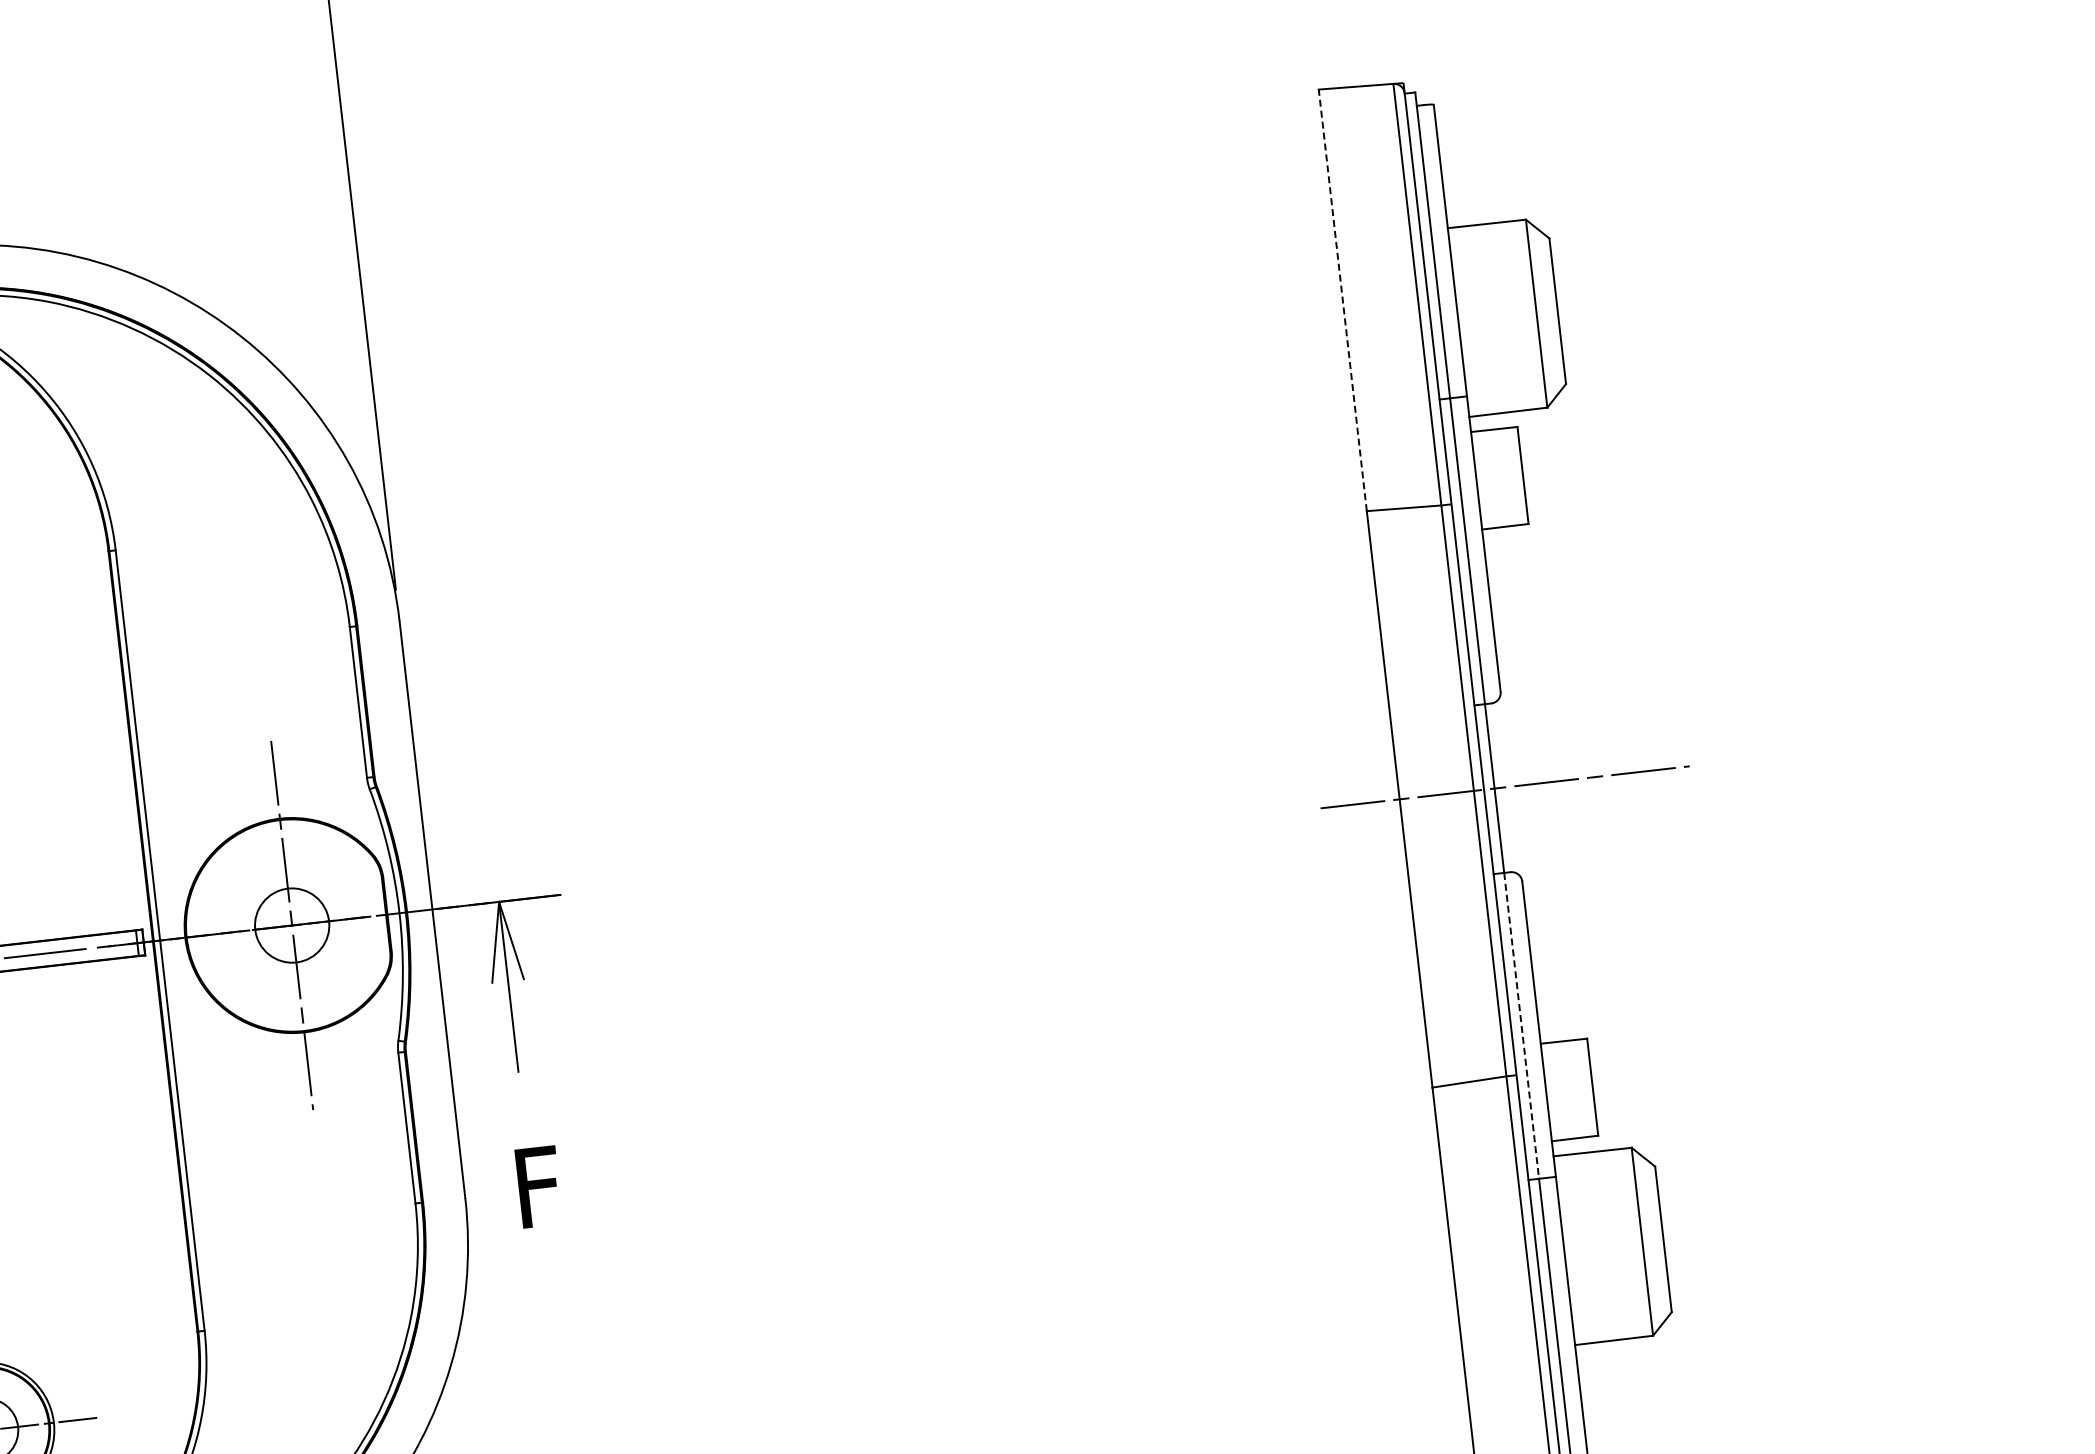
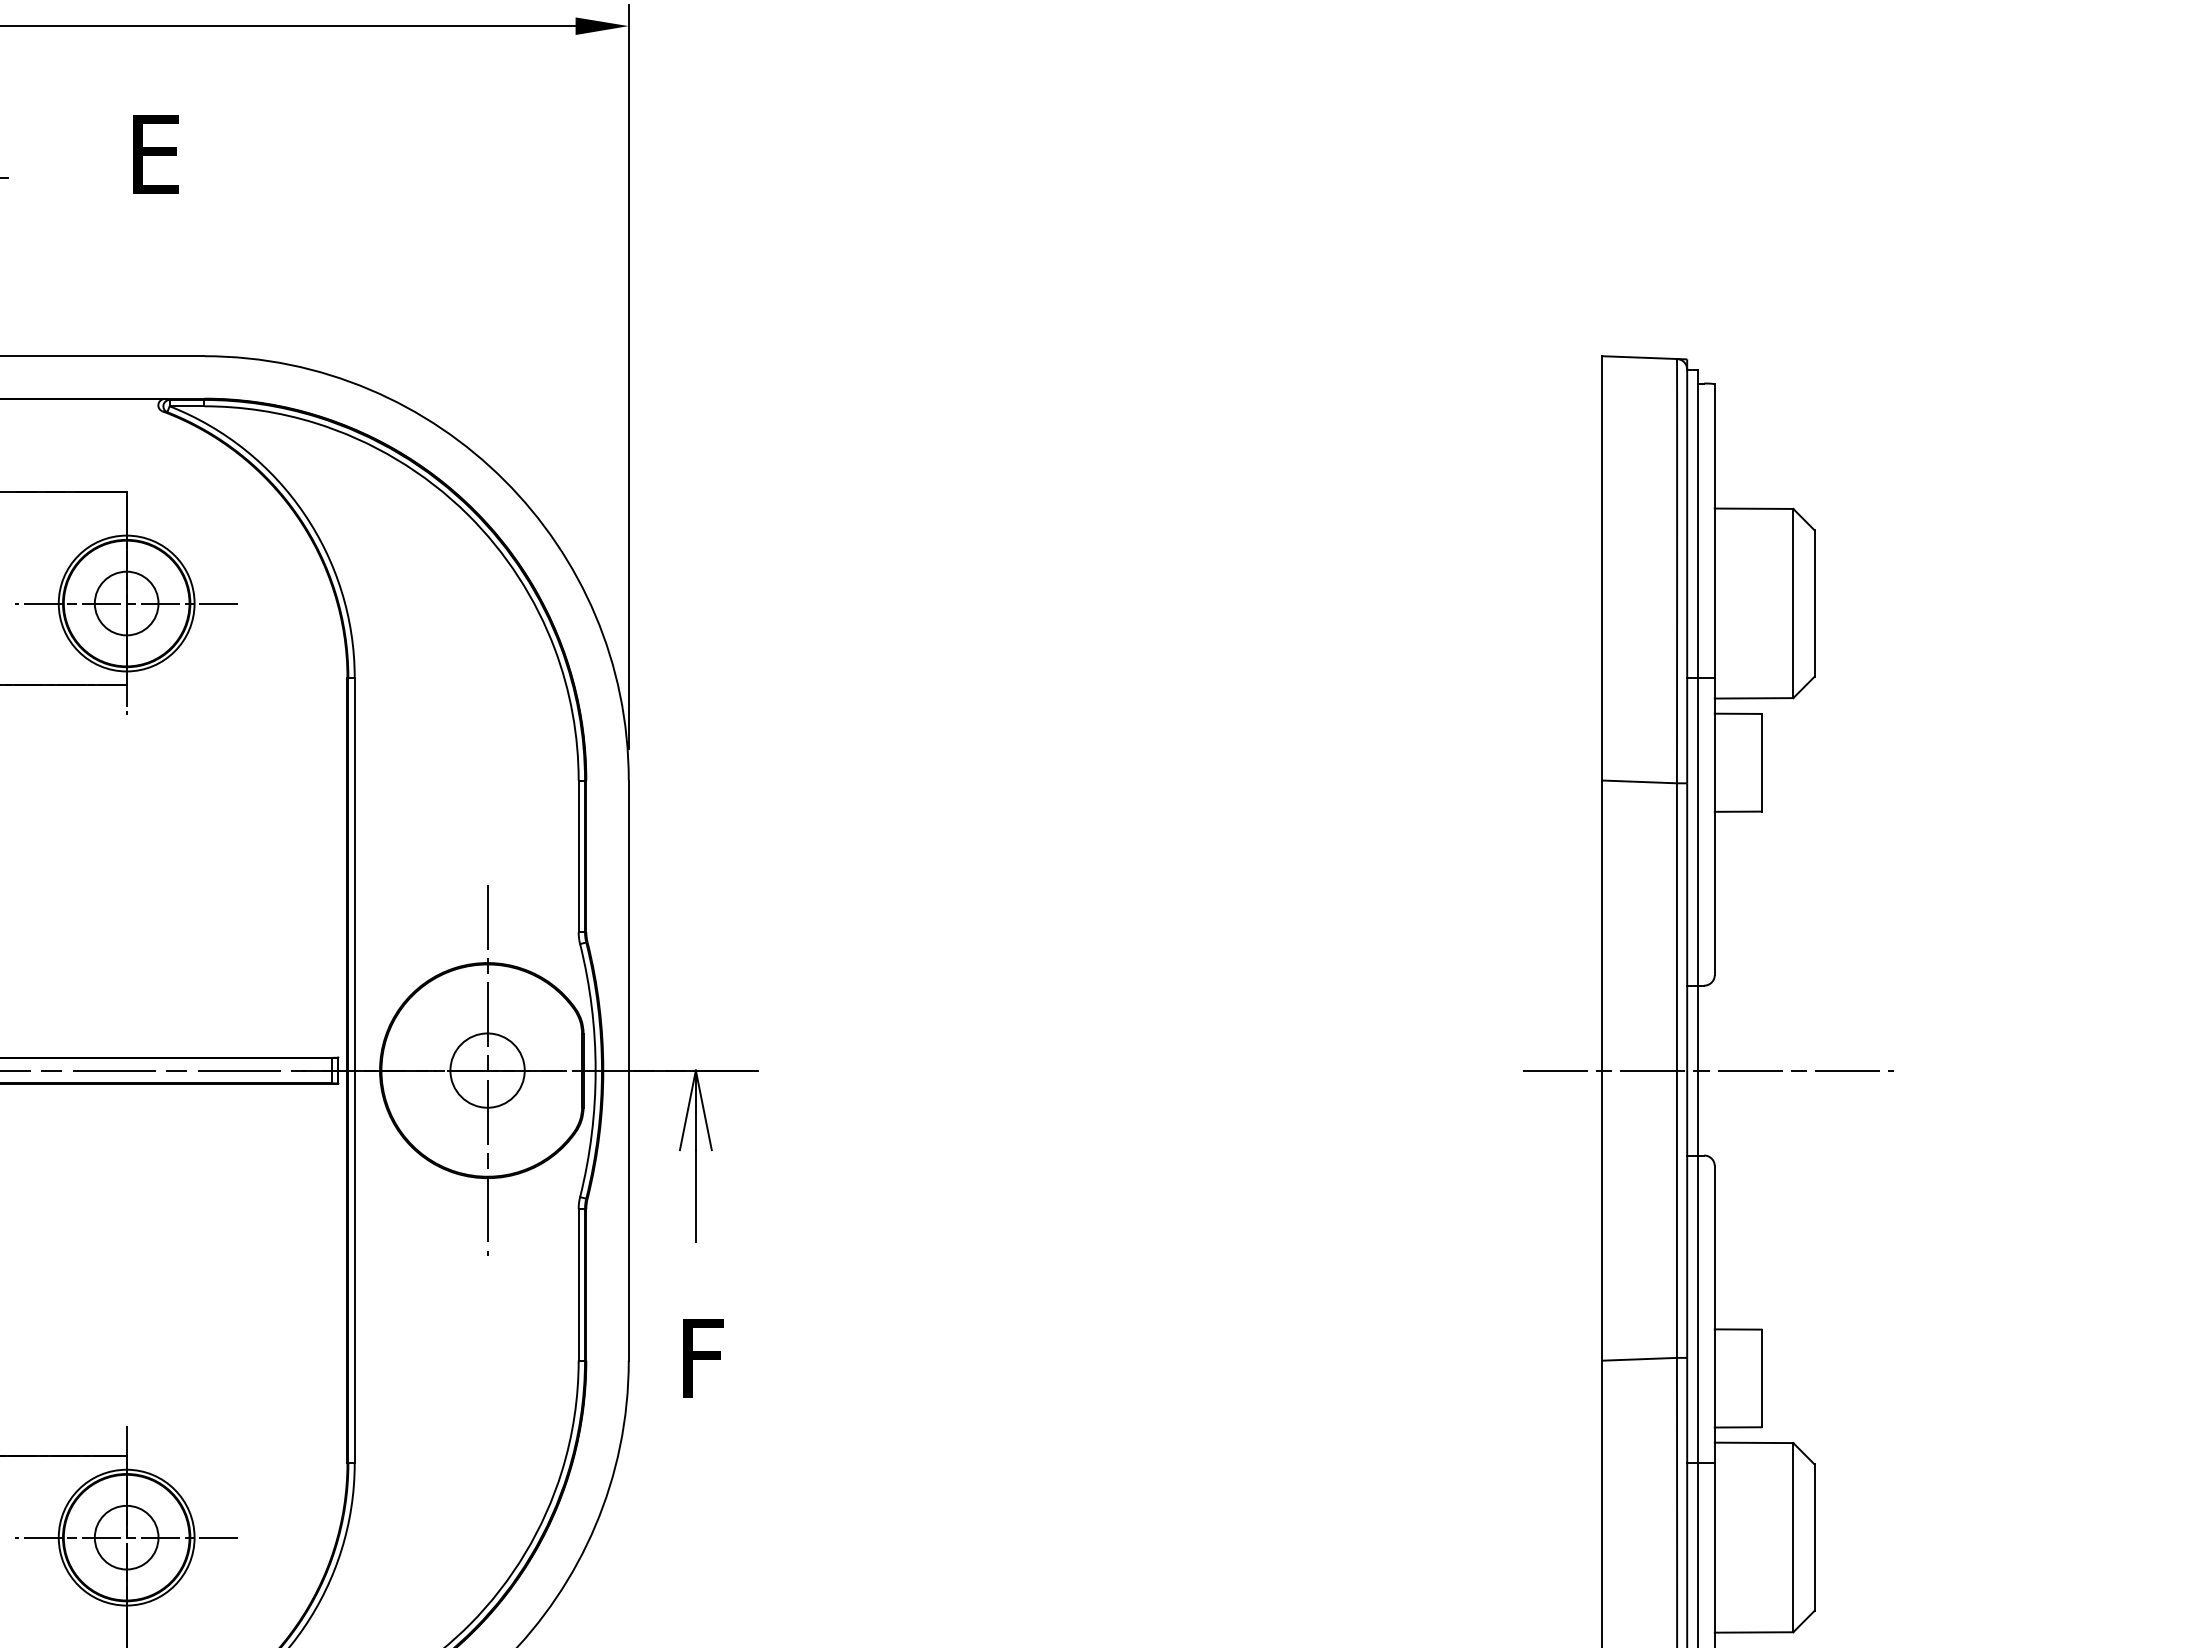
line: (1342, 299) -> (1602, 567), dashed -> solid
line: (1521, 1025) -> (1697, 1309), dashed -> solid

